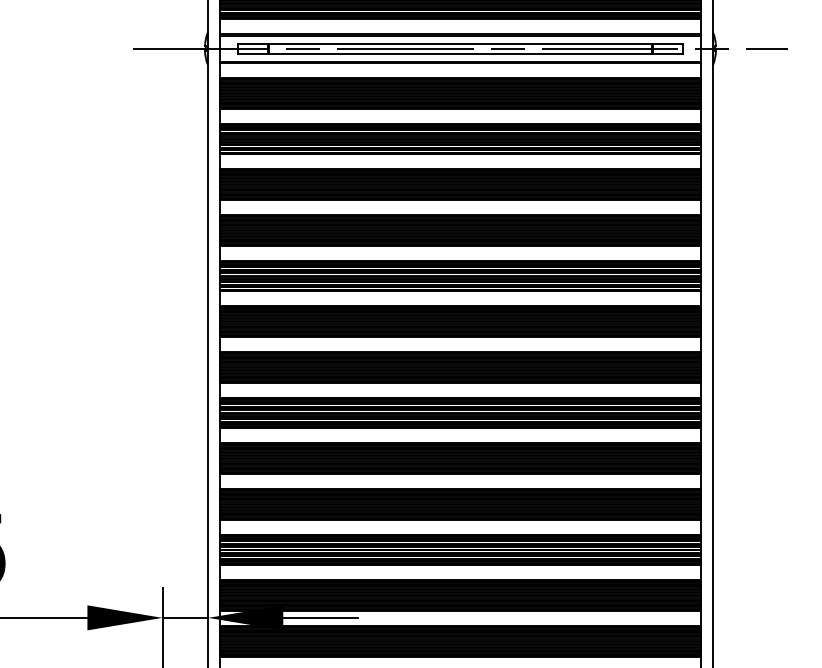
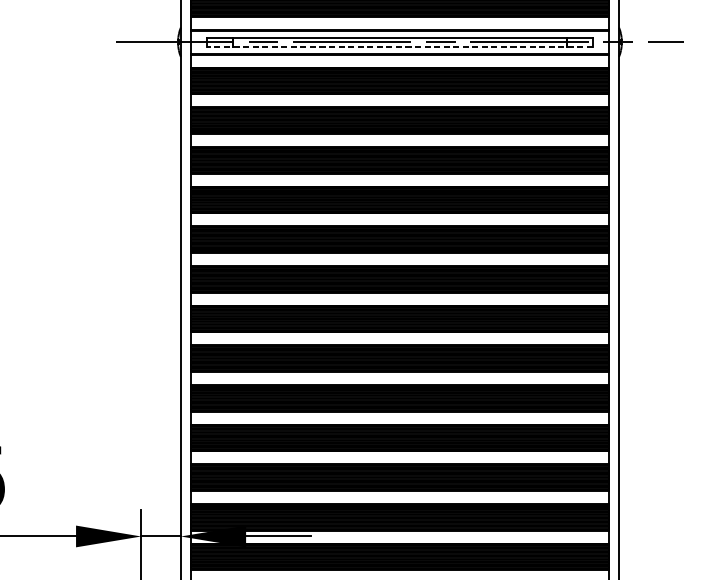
line: (459, 53) -> (399, 46), solid -> dashed

